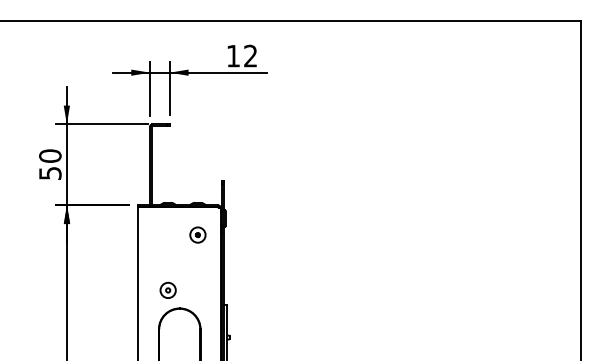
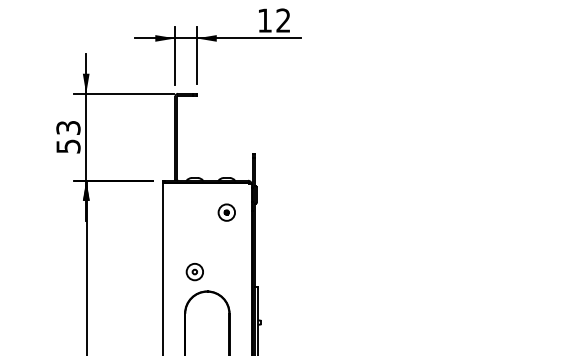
text: (50, 155) -> (68, 127), 50 -> 53

